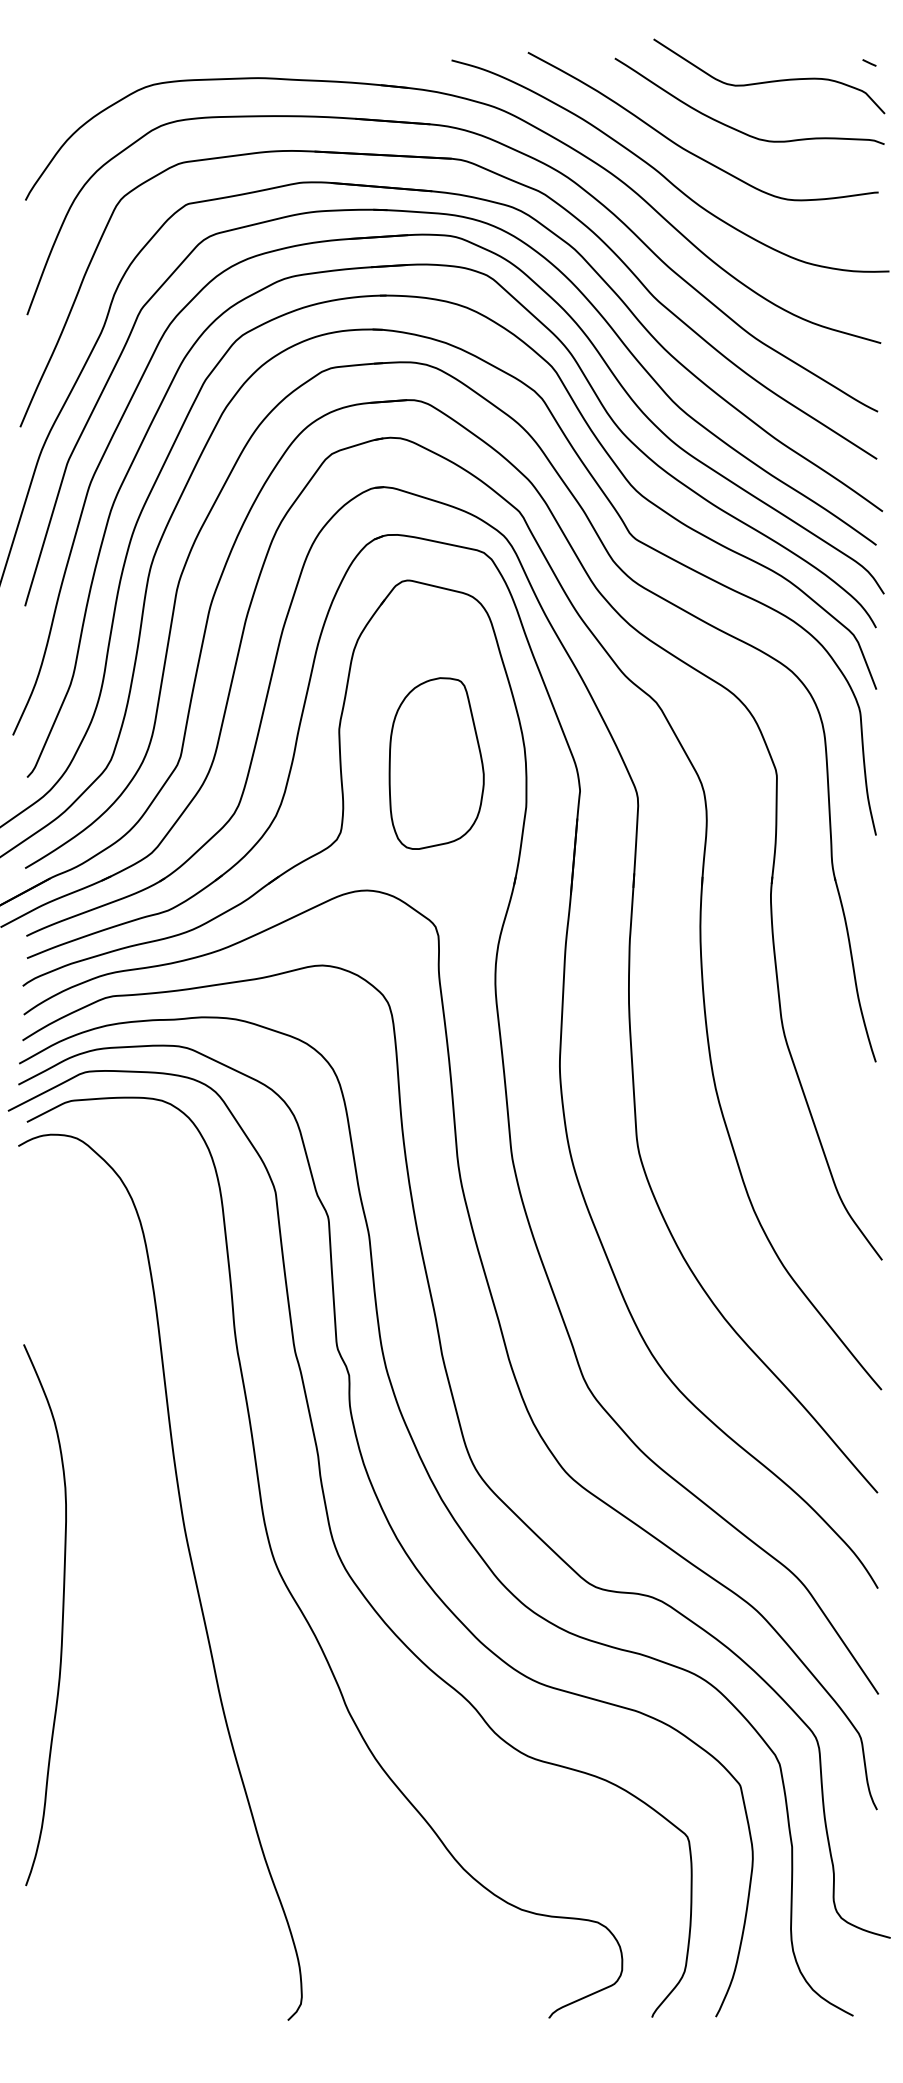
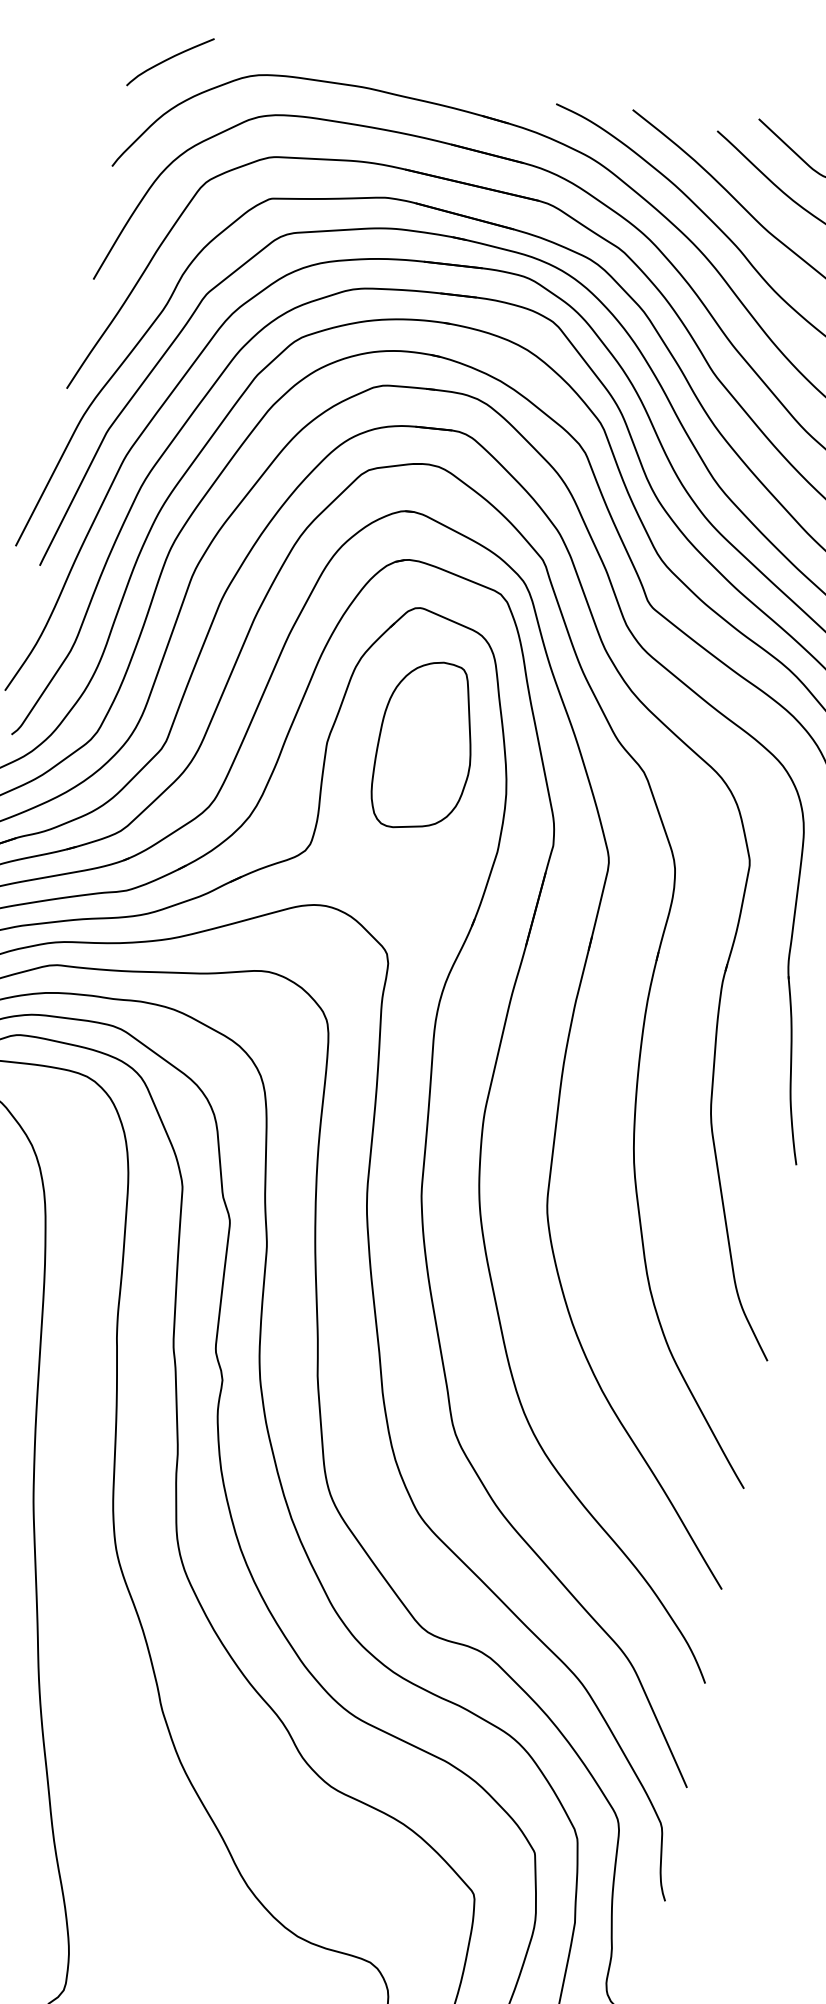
curve: (62, 85) -> (168, 59), added
part: (436, 763) -> (425, 746), moved

